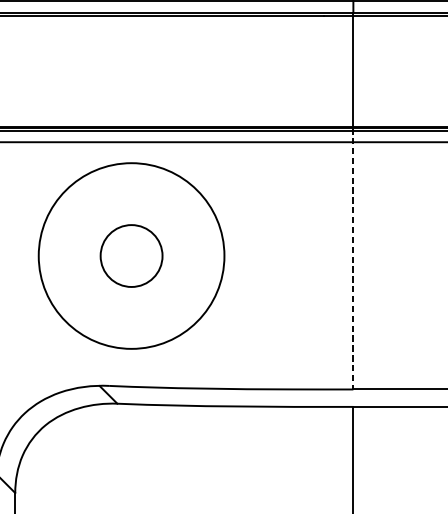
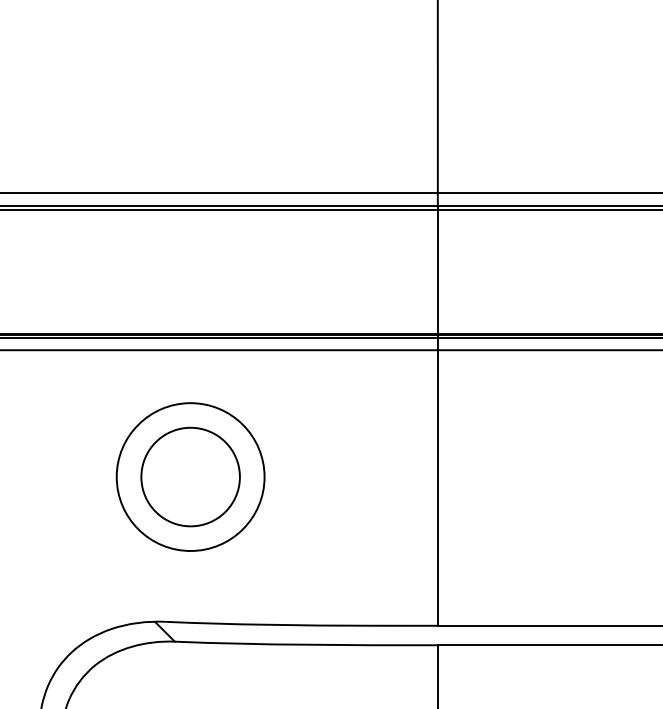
circle: (131, 255) -> (190, 476), size x0.71
circle: (131, 255) -> (190, 476), size x1.43
line: (353, 259) -> (437, 480), dashed -> solid

